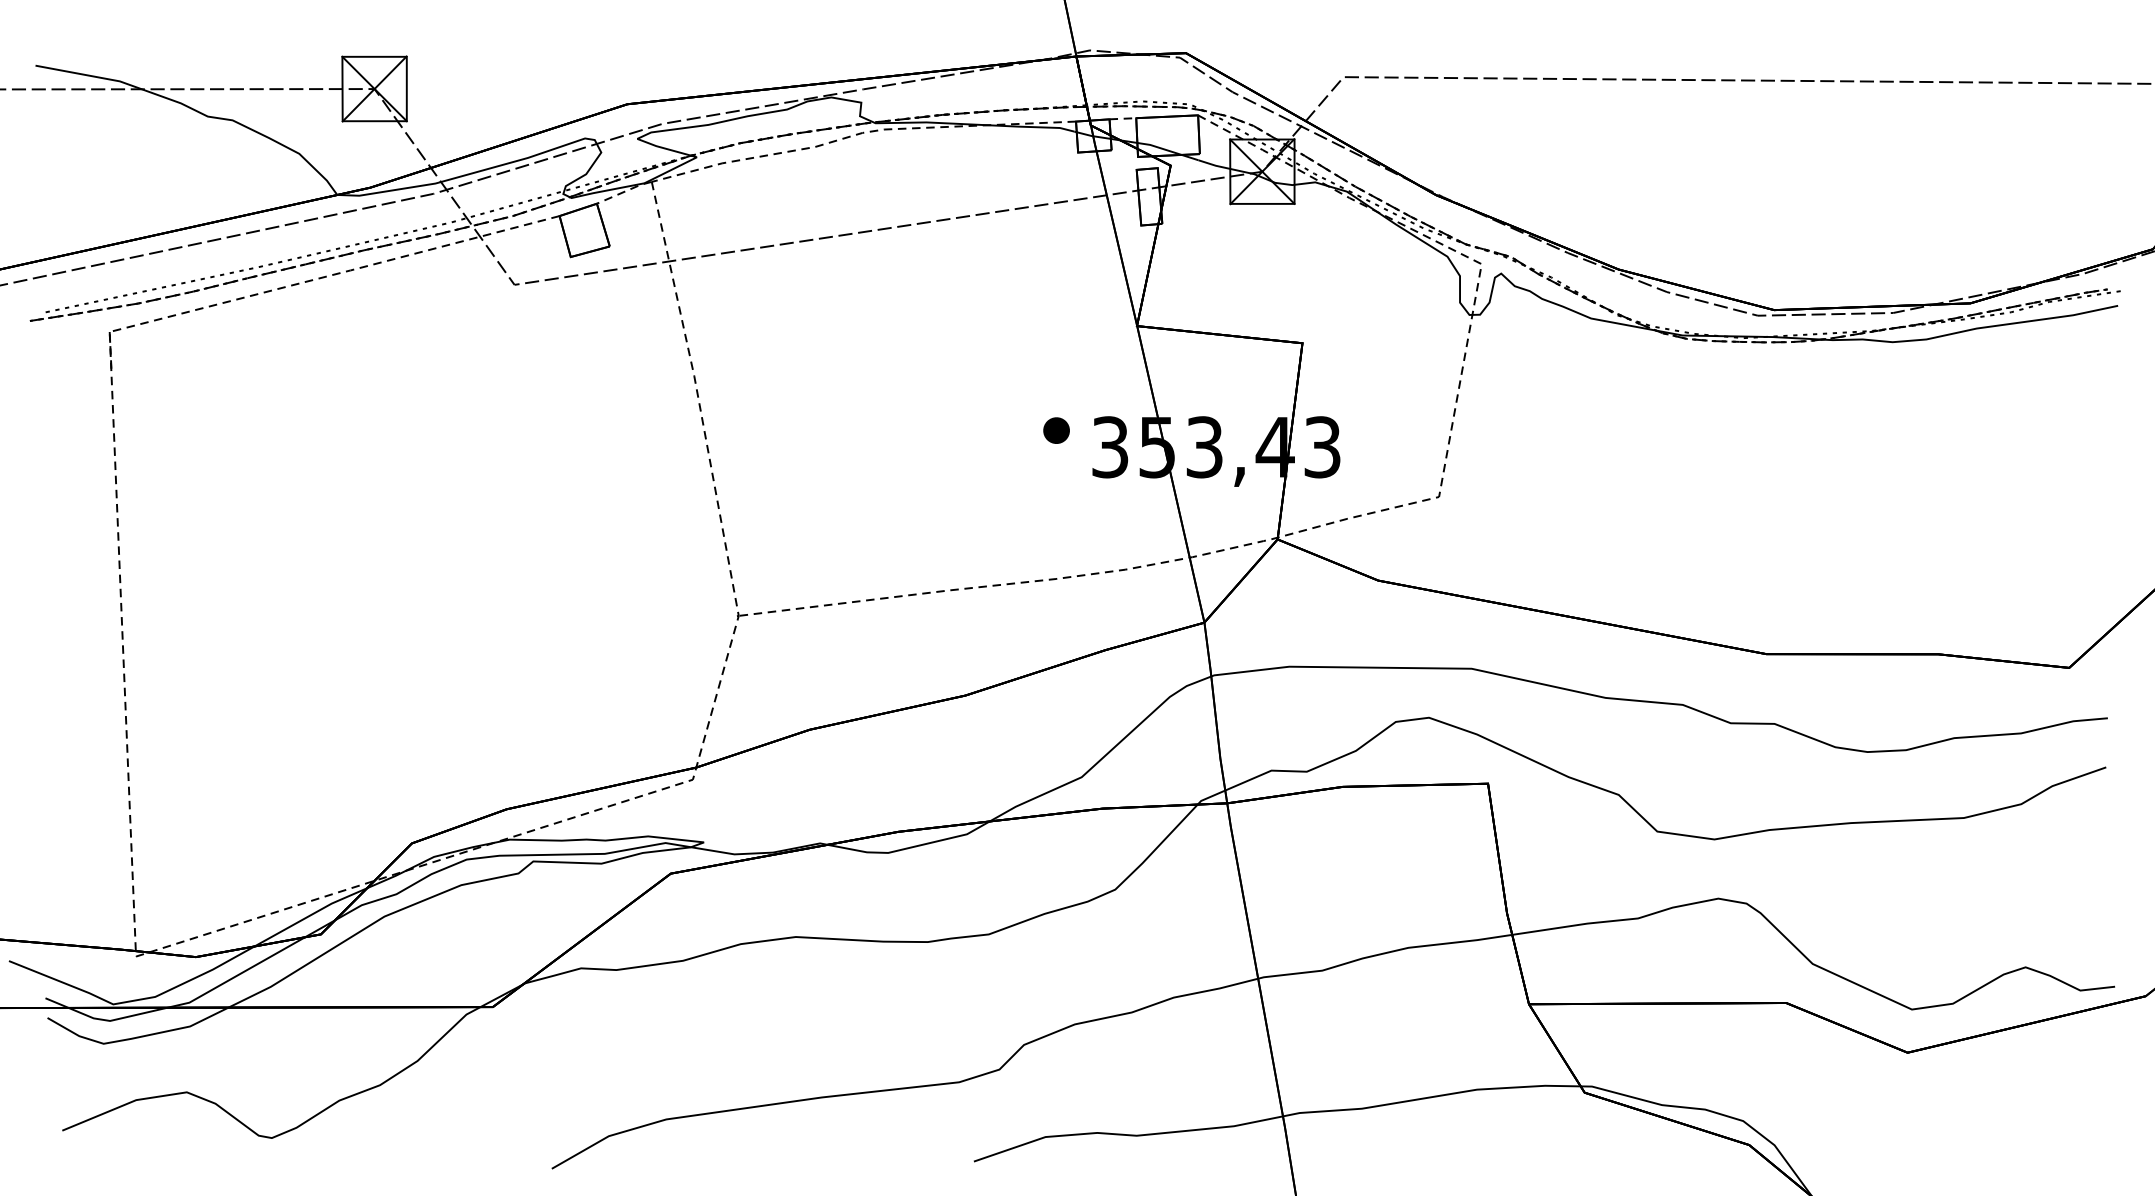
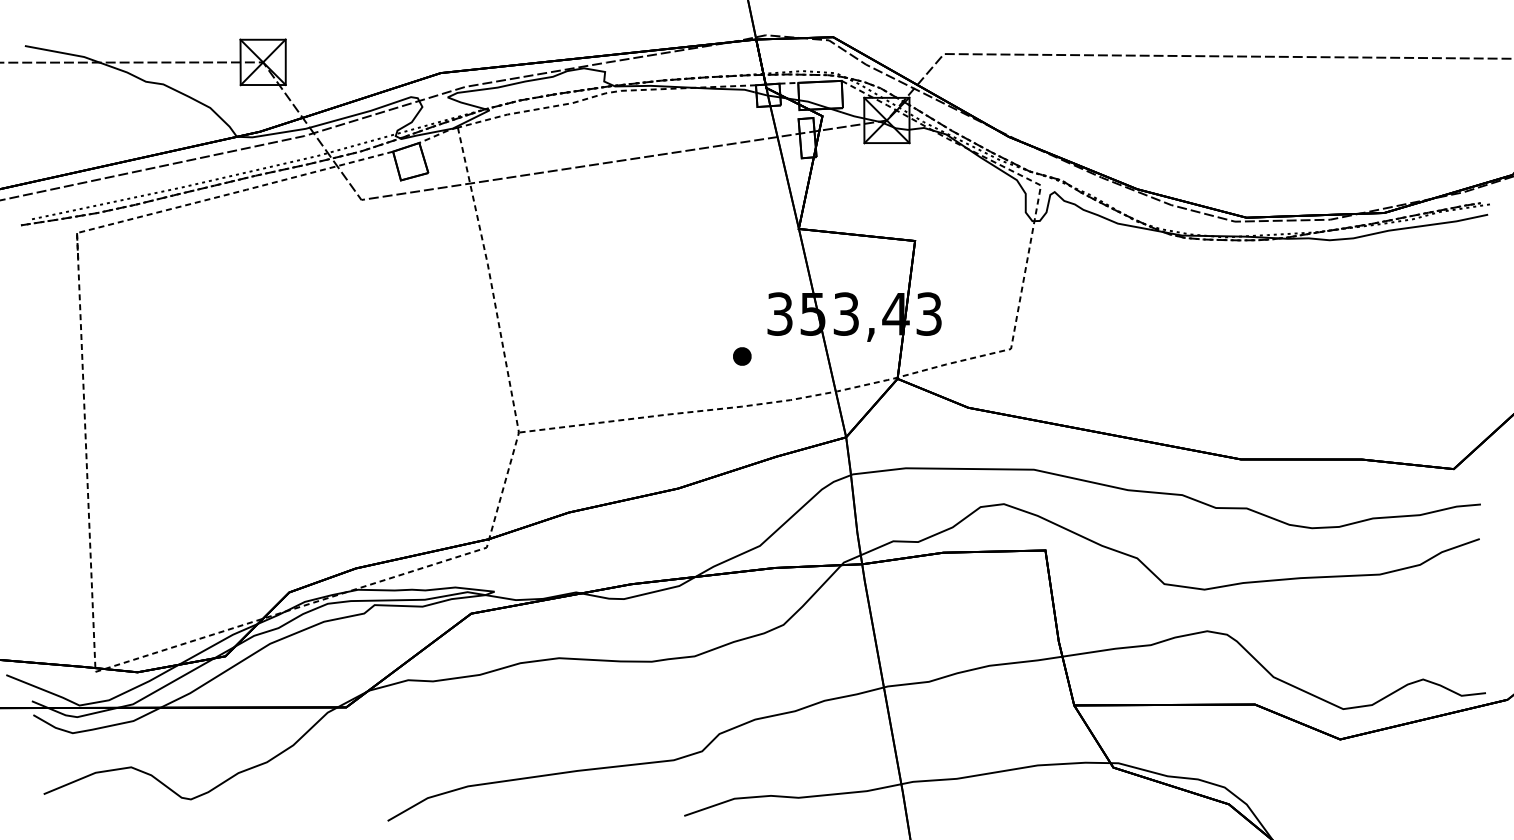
part: (1056, 430) -> (742, 356), moved

